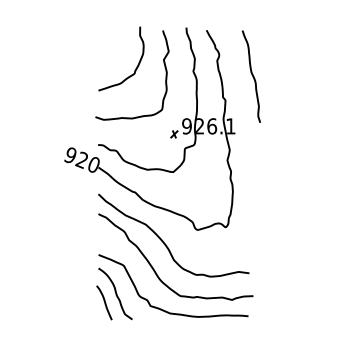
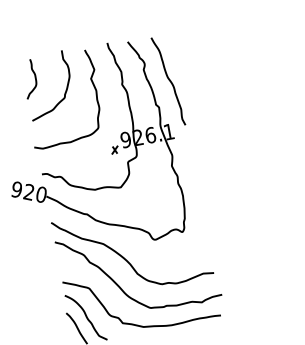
curve: (108, 48) -> (34, 77), added
curve: (251, 75) -> (168, 80), moved

